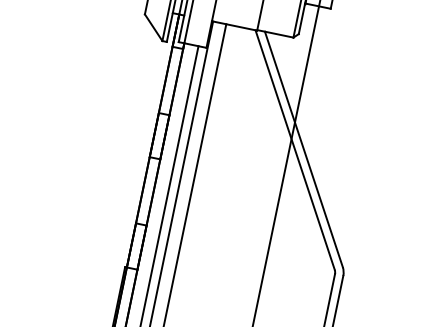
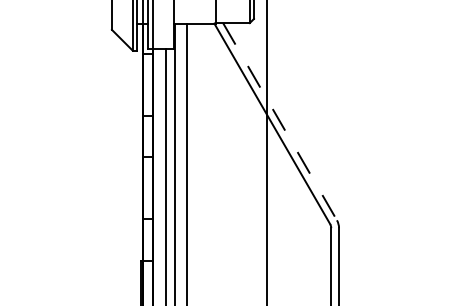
line: (304, 149) -> (280, 121), solid -> dashed

